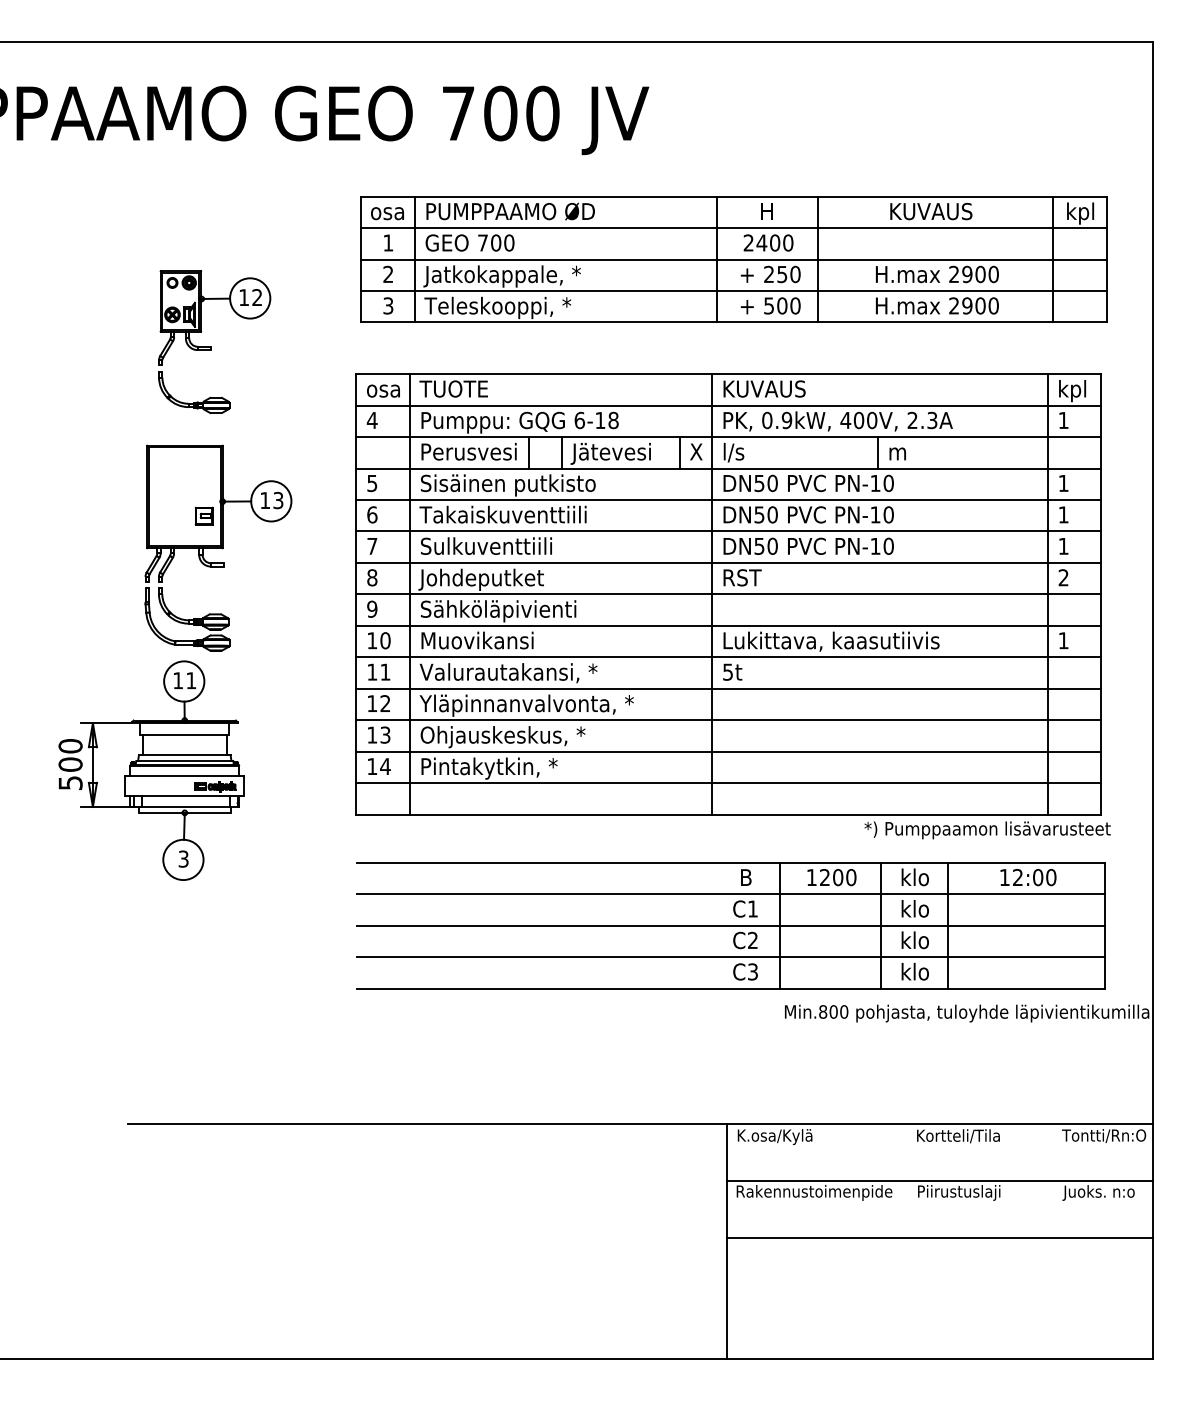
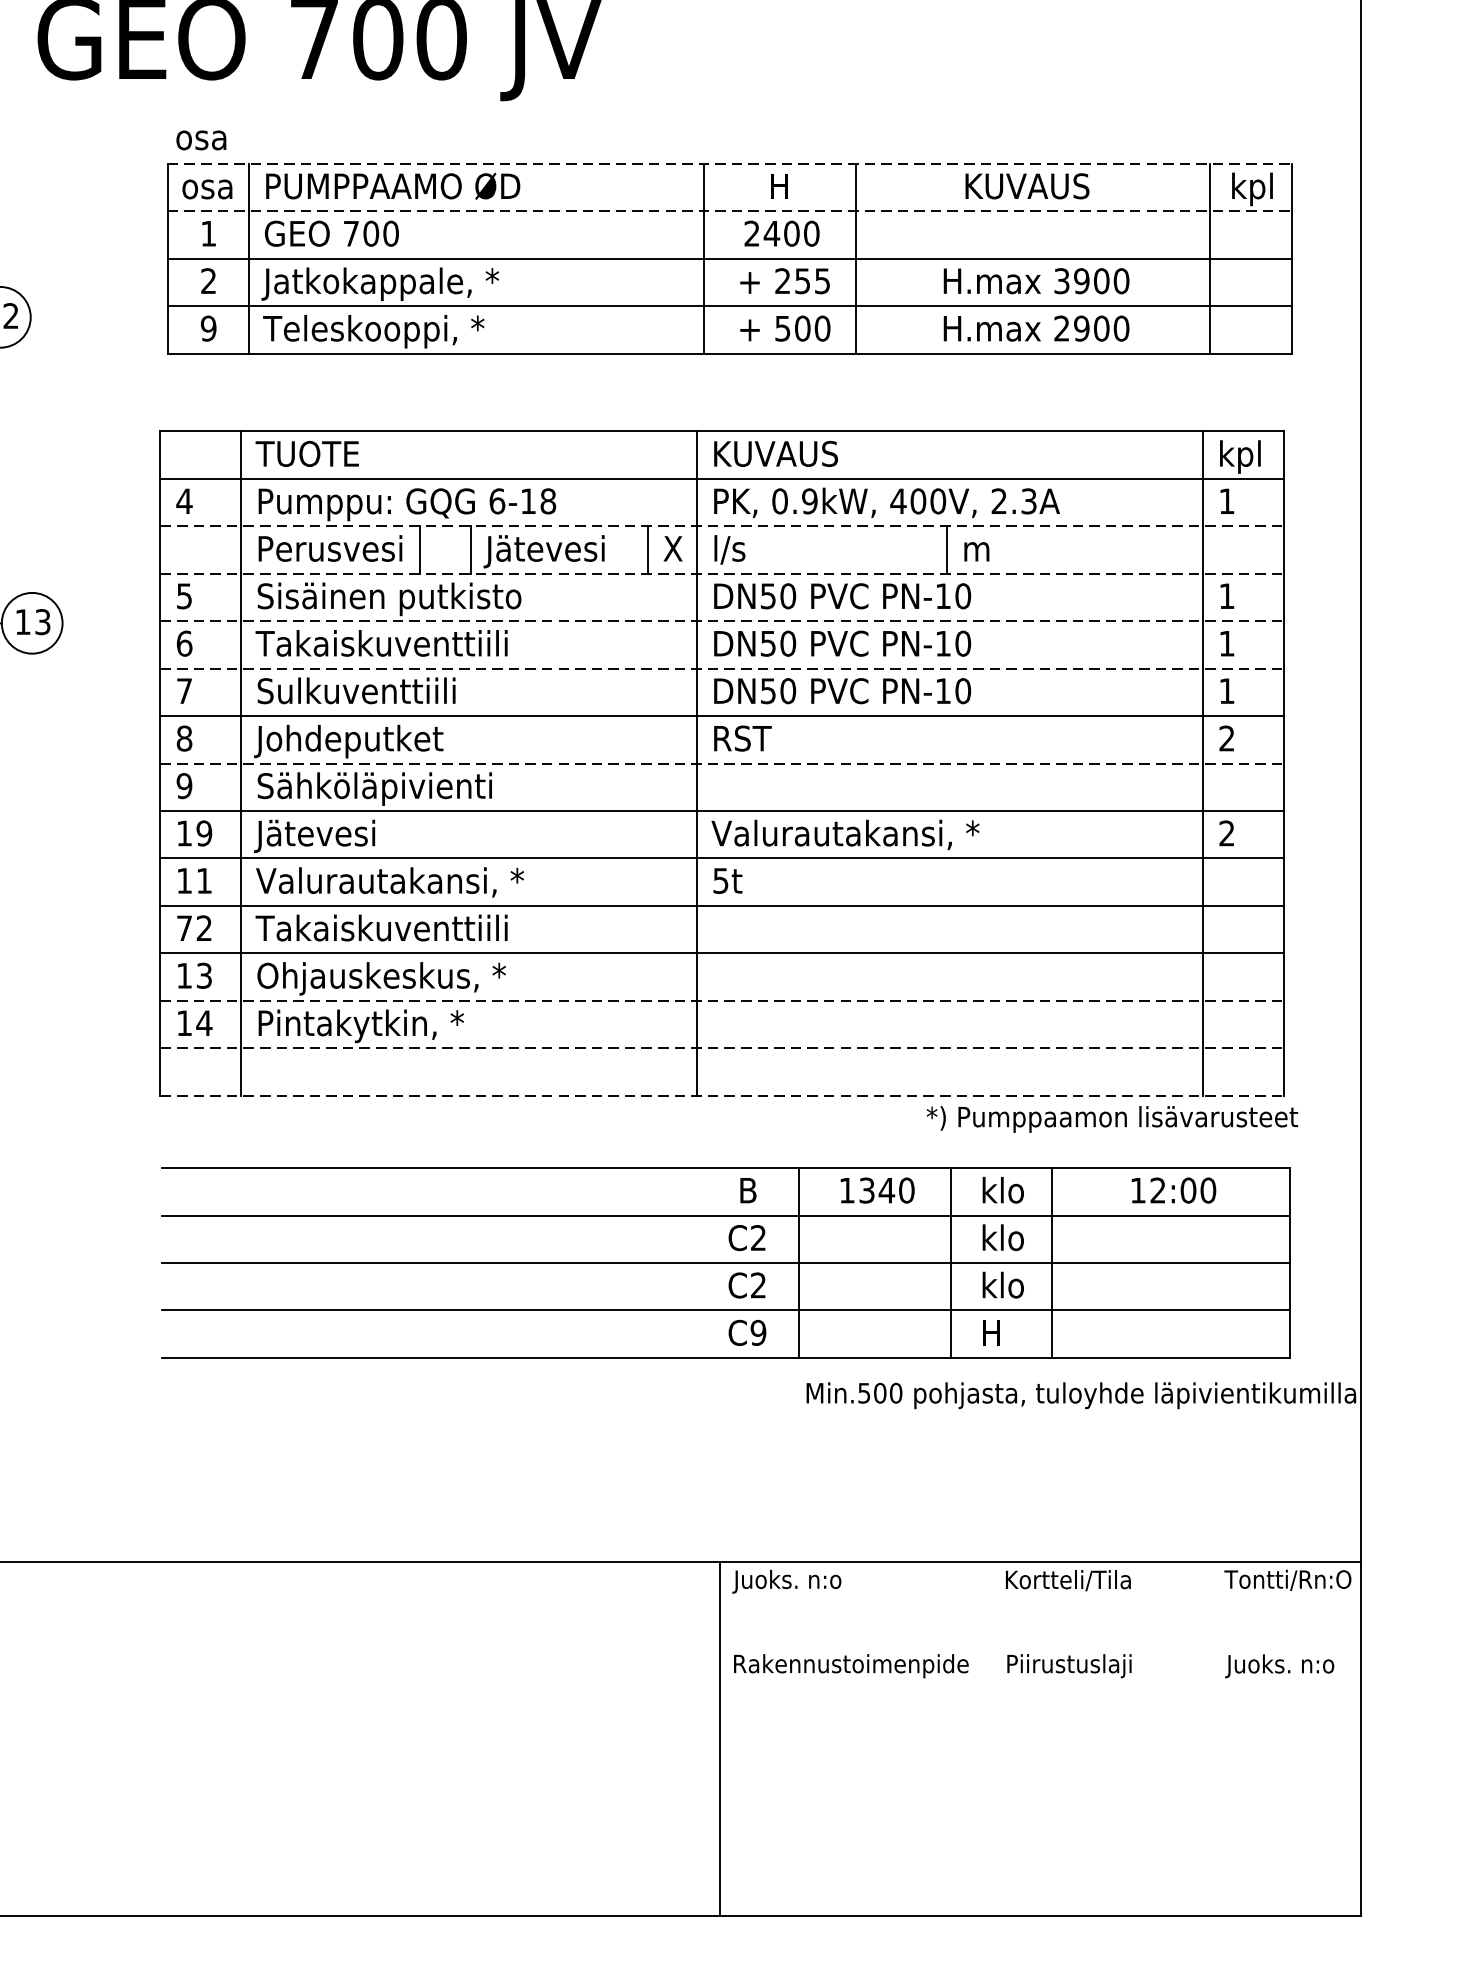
line: (734, 196) -> (730, 163), solid -> dashed
line: (734, 228) -> (730, 211), solid -> dashed
text: (795, 274) -> (822, 281), 250 -> 255
text: (954, 274) -> (1062, 281), 2900 -> 3900
text: (388, 305) -> (208, 327), 3 -> 9
text: (383, 390) -> (201, 139), moved
line: (729, 437) -> (723, 527), solid -> dashed
line: (729, 468) -> (723, 573), solid -> dashed
line: (729, 499) -> (723, 620), solid -> dashed
line: (729, 531) -> (723, 668), solid -> dashed
line: (729, 594) -> (723, 763), solid -> dashed
text: (385, 640) -> (204, 833), 10 -> 19
text: (1063, 640) -> (1226, 833), 1 -> 2
text: (830, 641) -> (875, 834), Lukittava, kaasutiivis -> Valurautakansi, *
text: (475, 642) -> (340, 836), Muovikansi -> Jätevesi
text: (372, 703) -> (184, 928), 12 -> 72
text: (526, 705) -> (416, 931), Yläpinnanvalvonta, * -> Takaiskuventtiili
line: (729, 751) -> (723, 1000), solid -> dashed
line: (729, 783) -> (723, 1048), solid -> dashed
line: (729, 814) -> (723, 1095), solid -> dashed
text: (831, 877) -> (876, 1190), 1200 -> 1340
text: (752, 908) -> (757, 1237), C1 -> C2
text: (752, 971) -> (757, 1332), C3 -> C9
text: (914, 971) -> (1002, 1332), klo -> H
text: (823, 1011) -> (864, 1392), Min.800 -> Min.500
text: (773, 1136) -> (789, 1581), K.osa/Kylä -> Juoks. n:o
line: (939, 1180) -> (1039, 1647), removed
line: (939, 1238) -> (1039, 1734), removed

